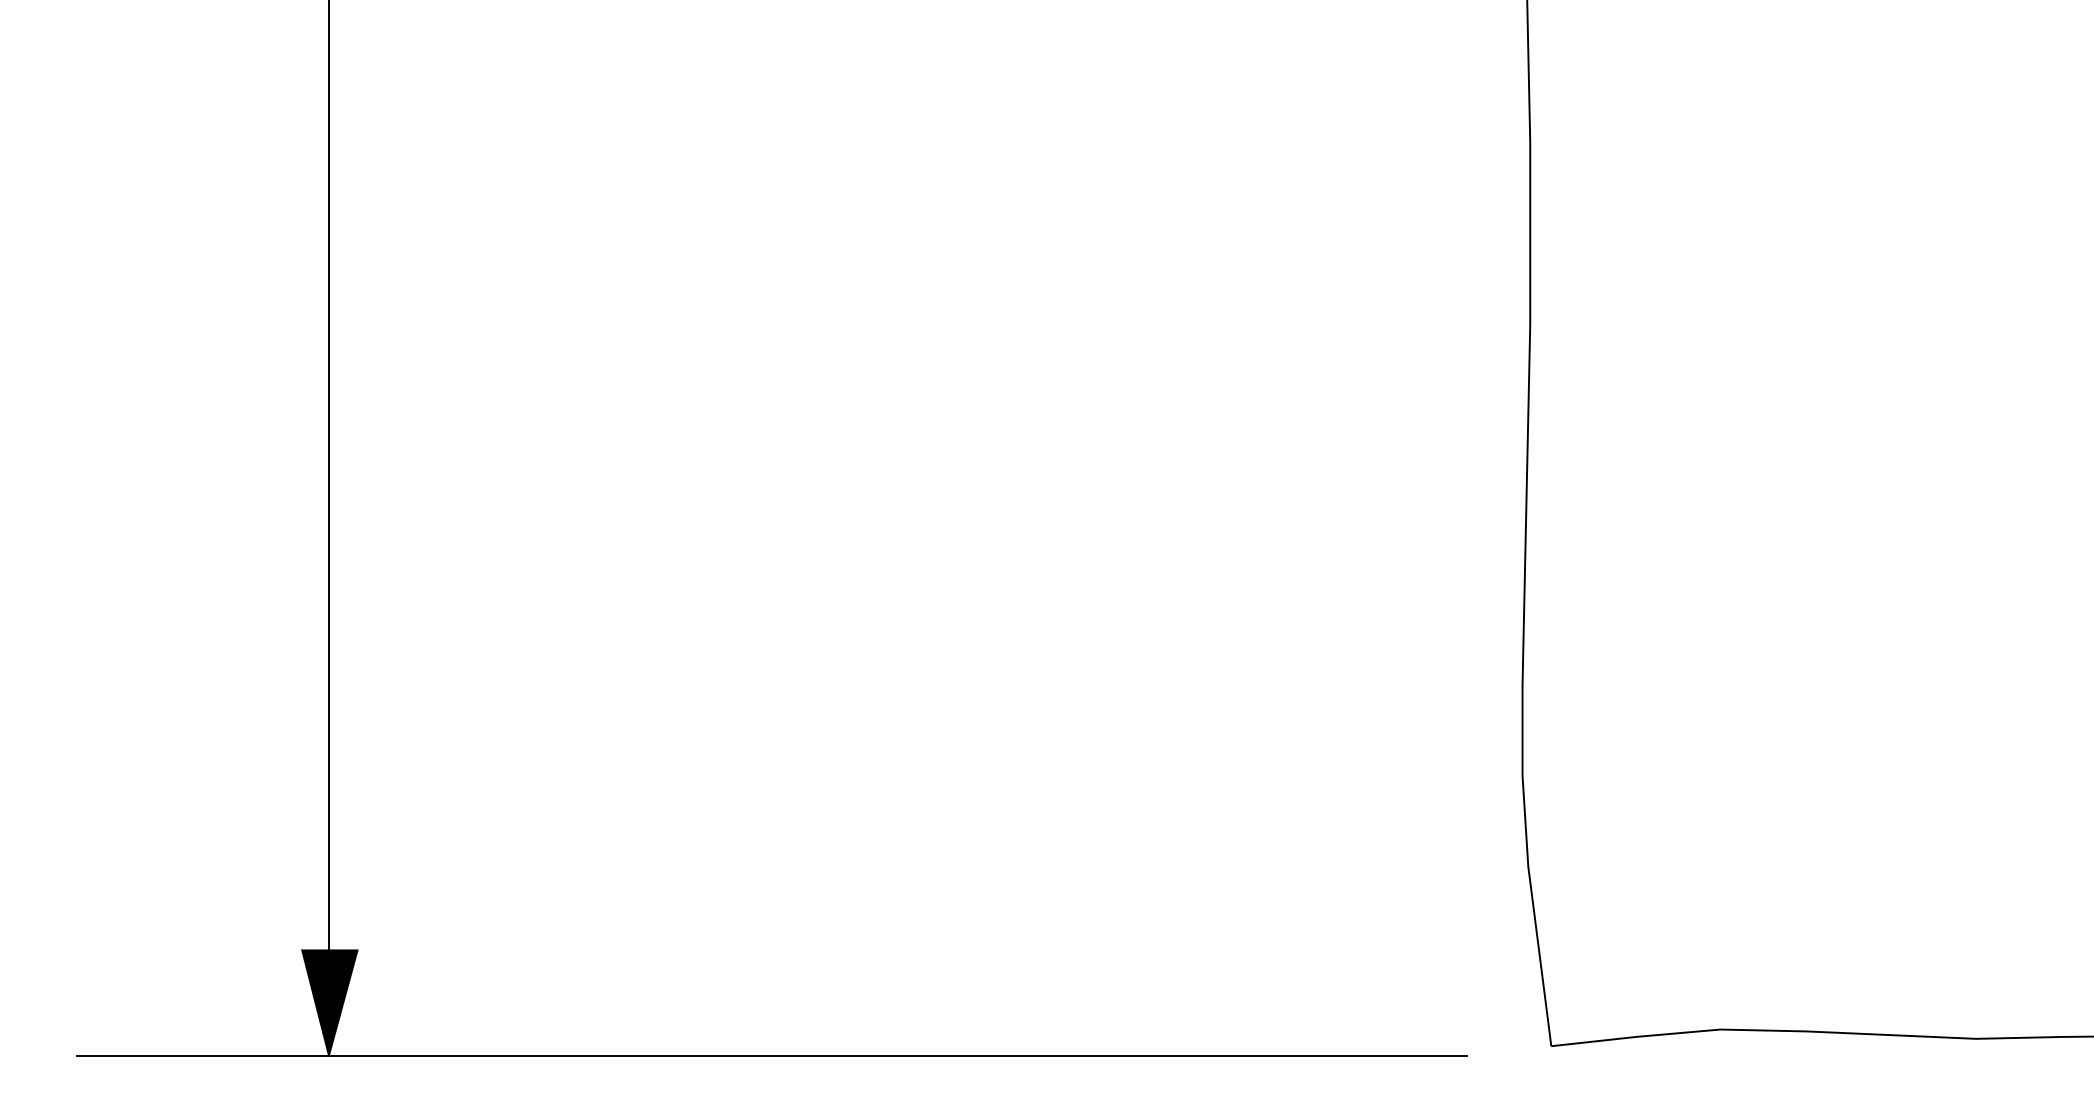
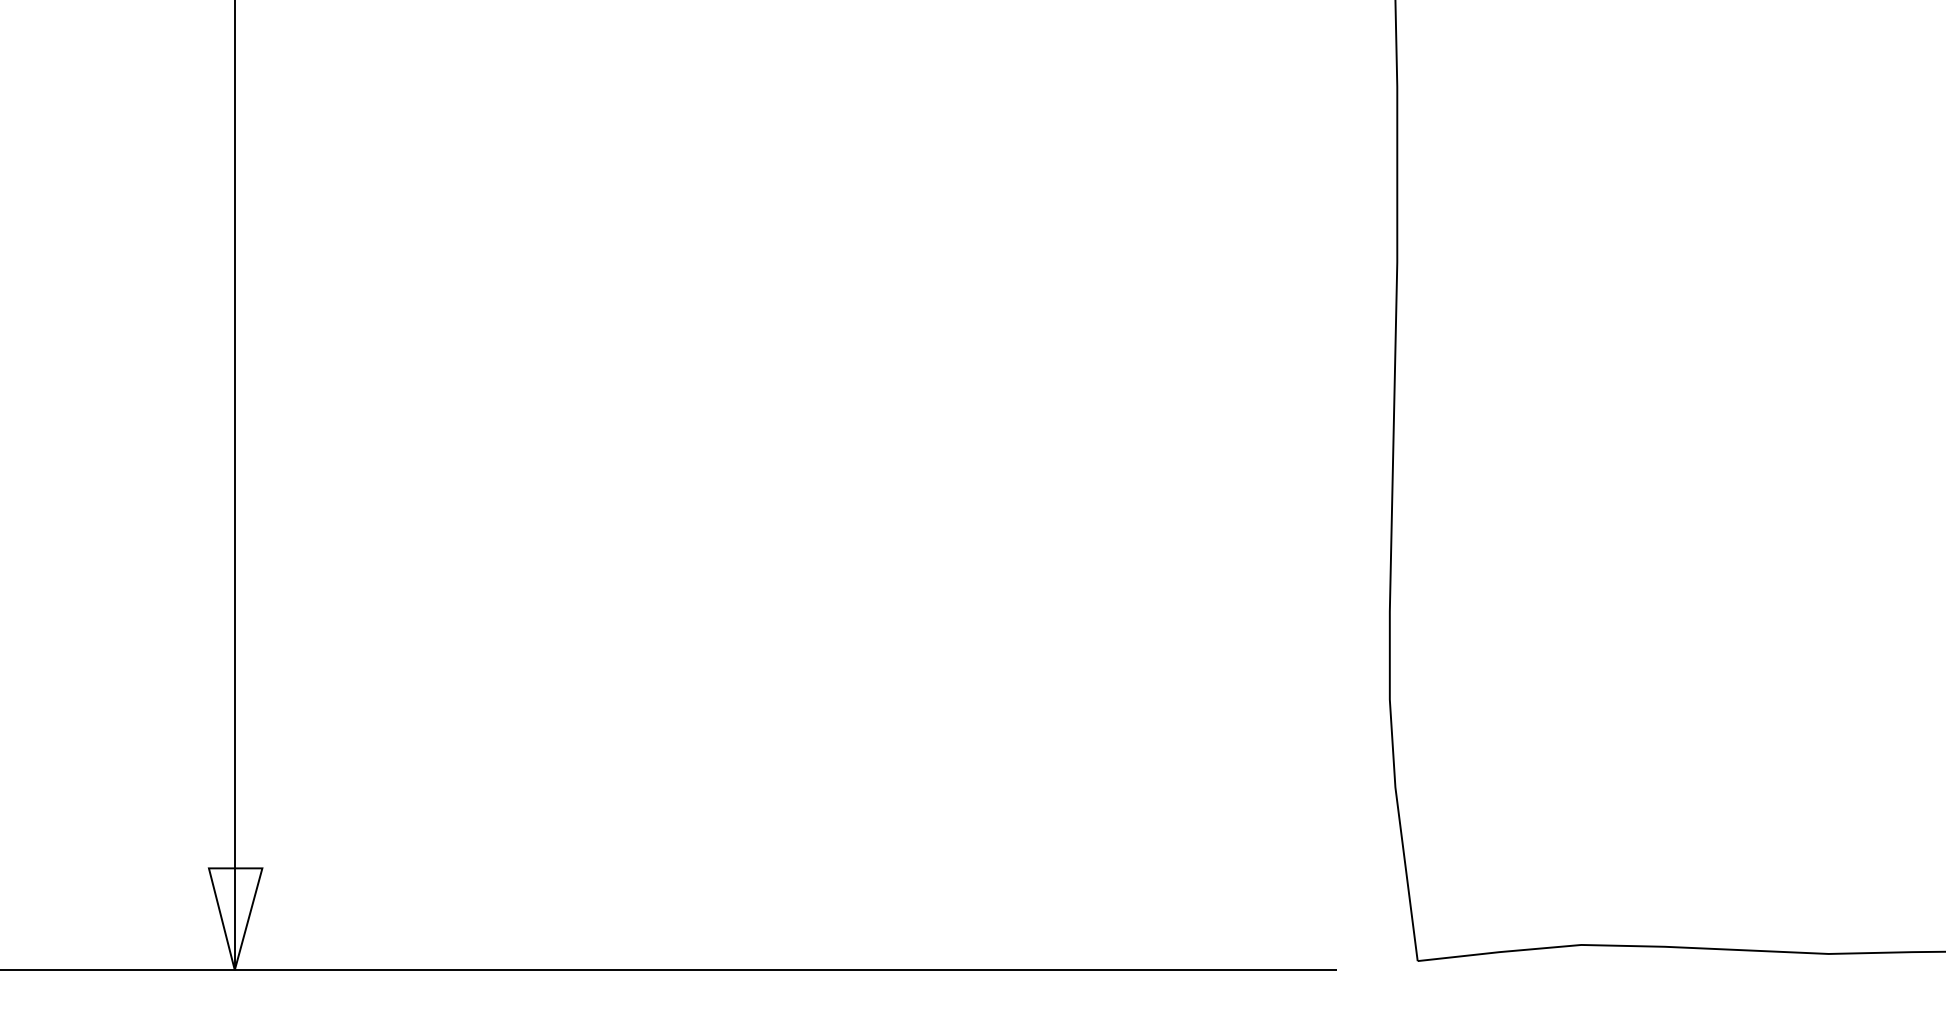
fill: (329, 1002) -> (235, 918), removed

